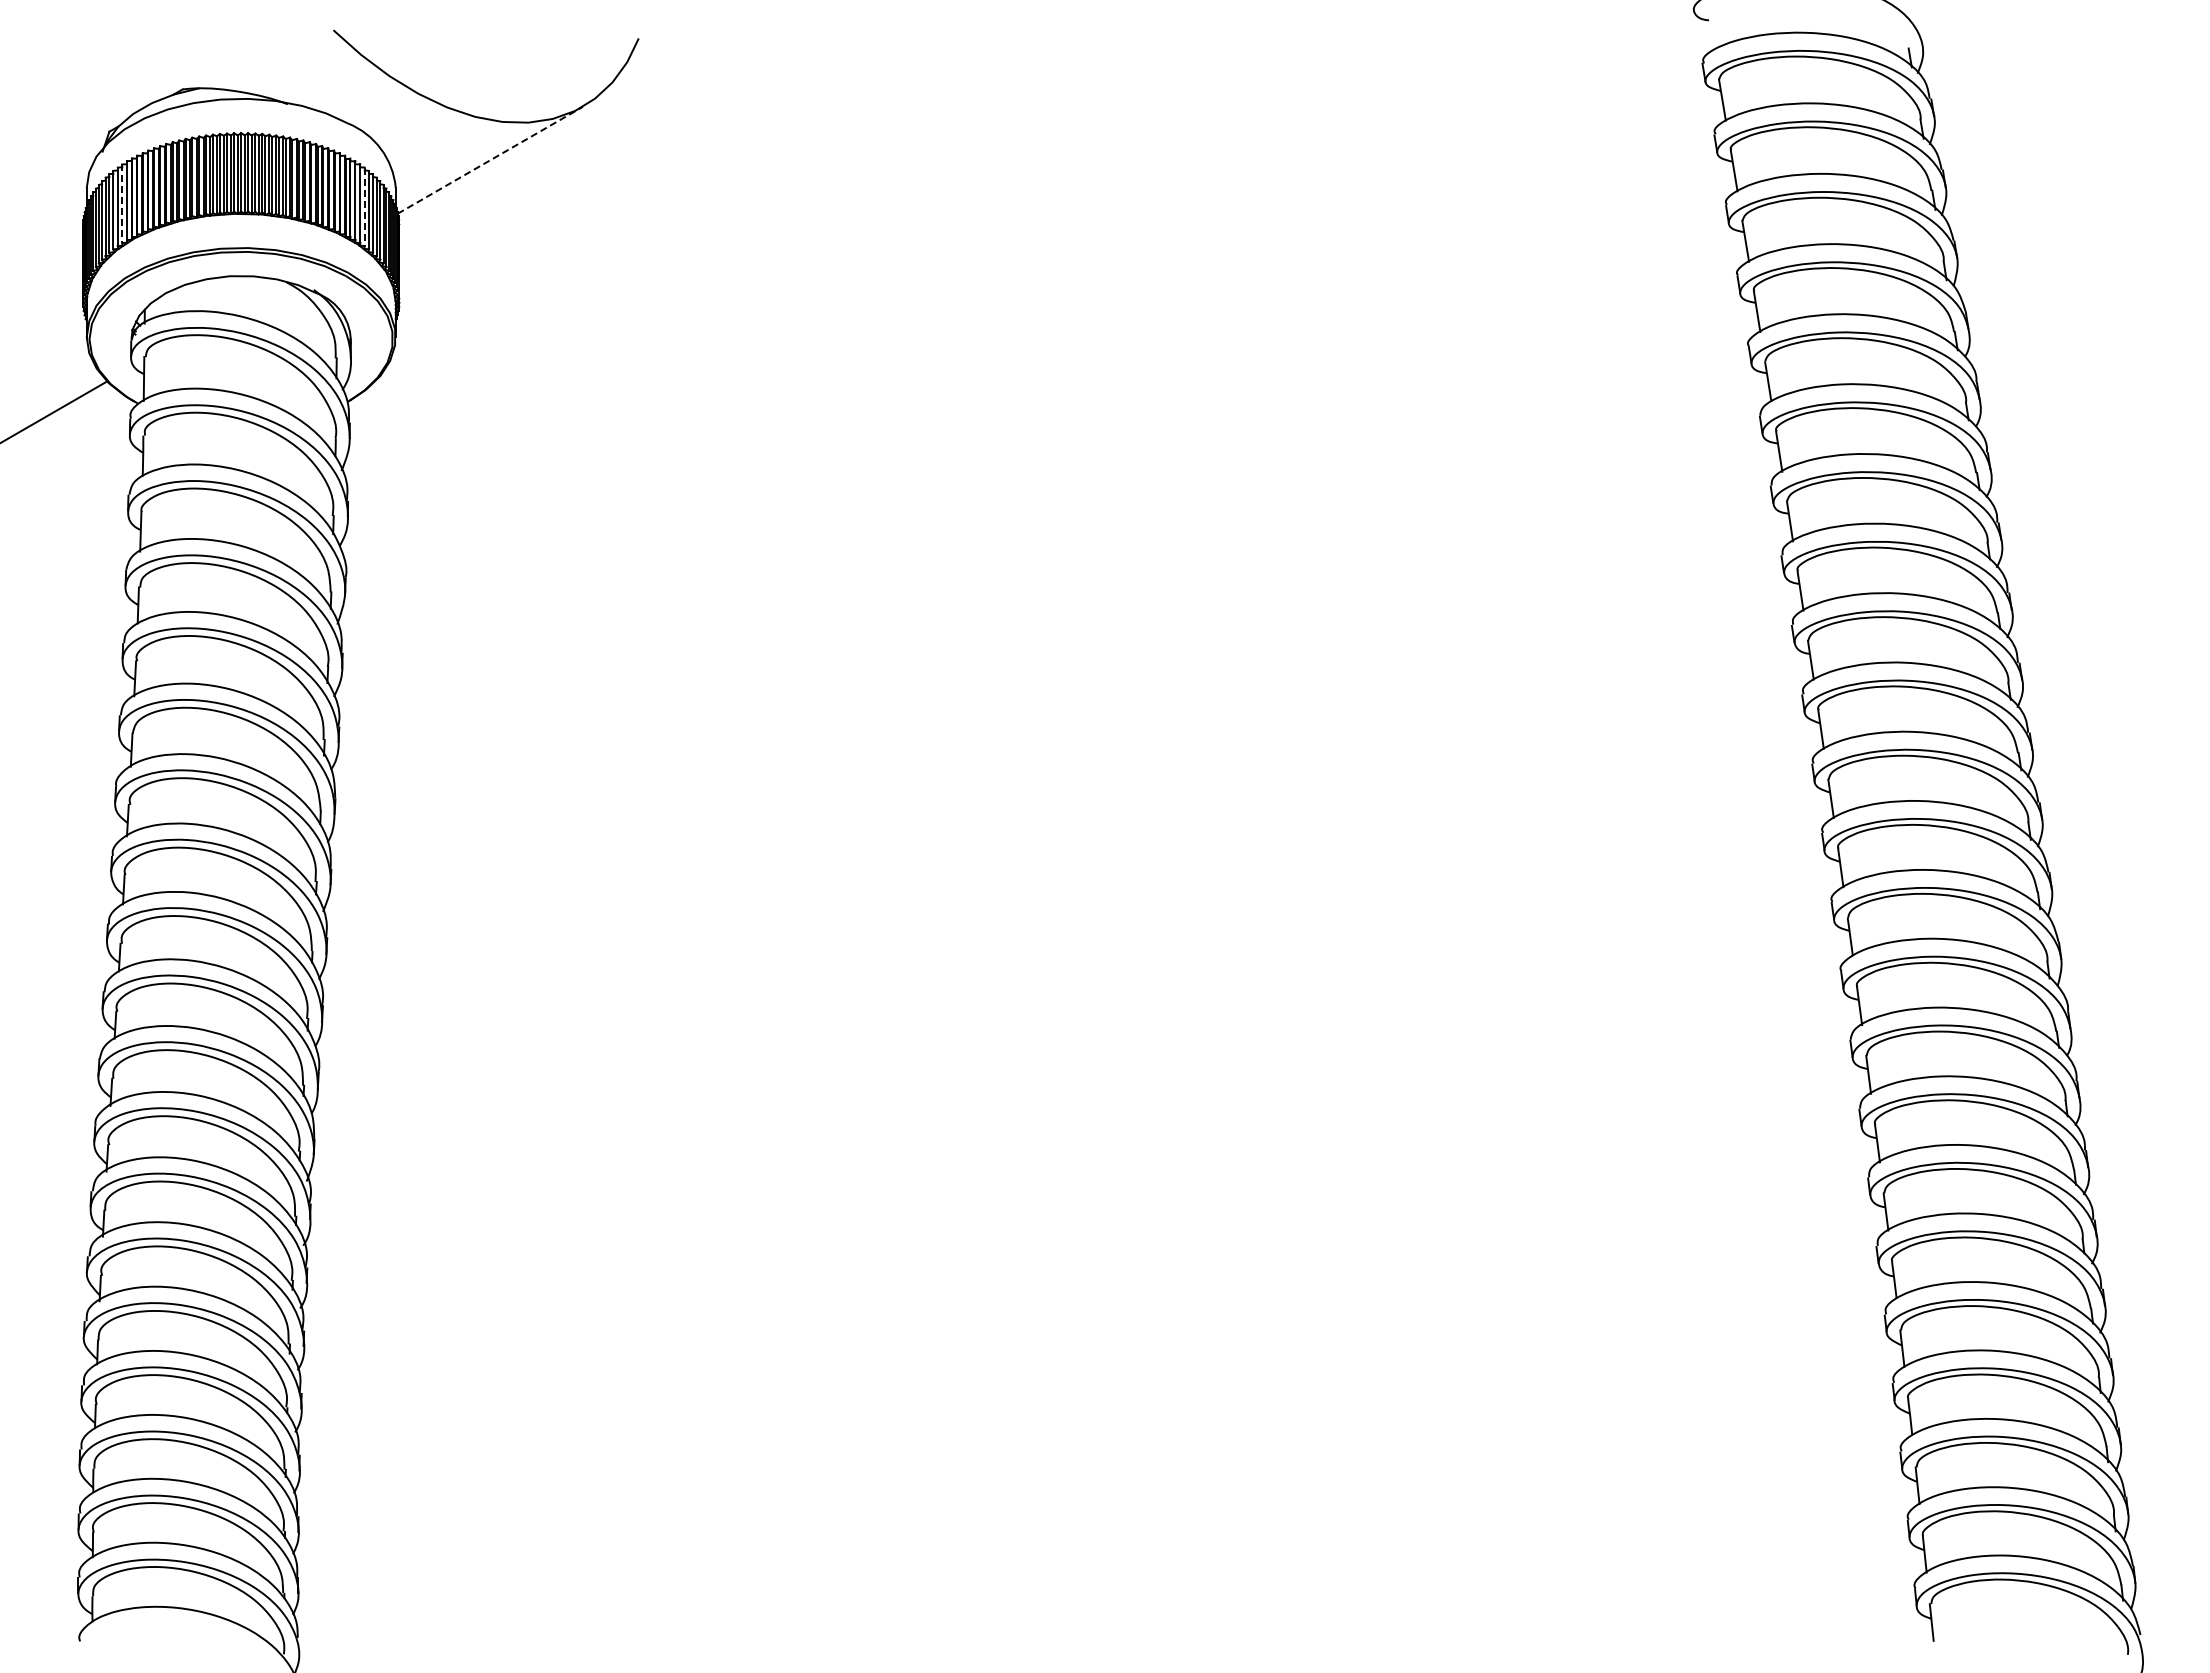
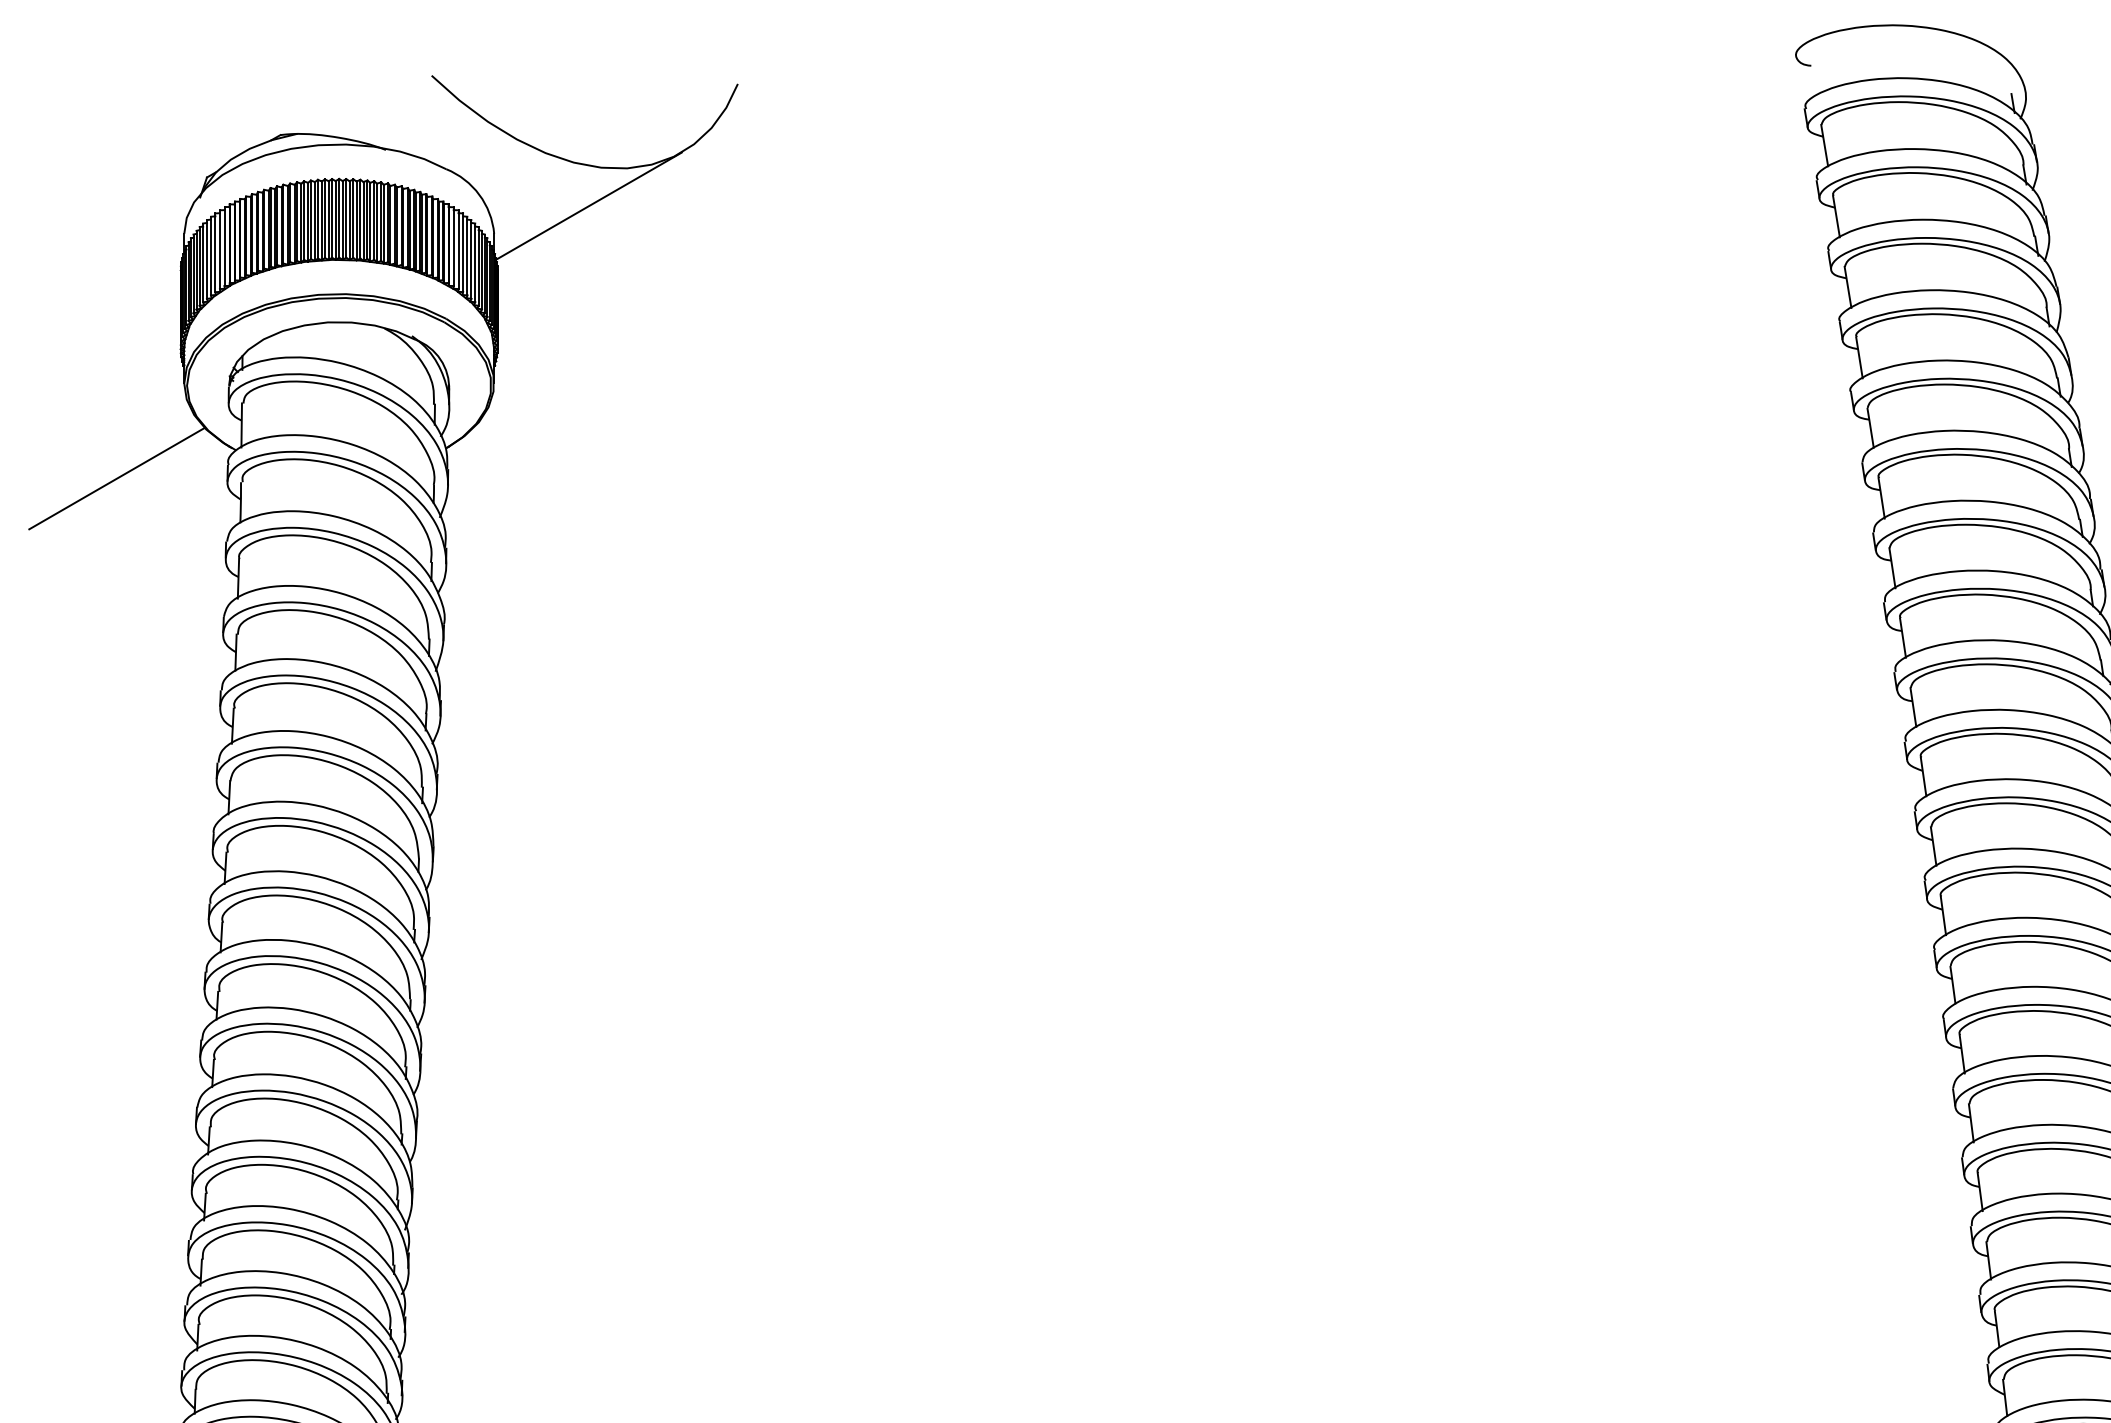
line: (490, 160) -> (589, 206), dashed -> solid
line: (122, 204) -> (220, 250), dashed -> solid
line: (364, 207) -> (462, 253), dashed -> solid

